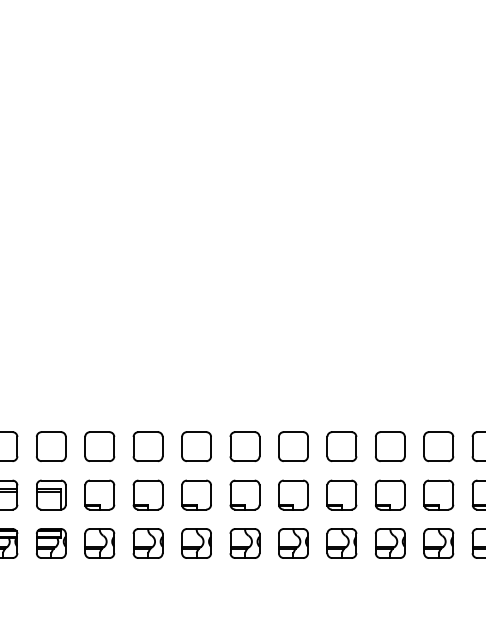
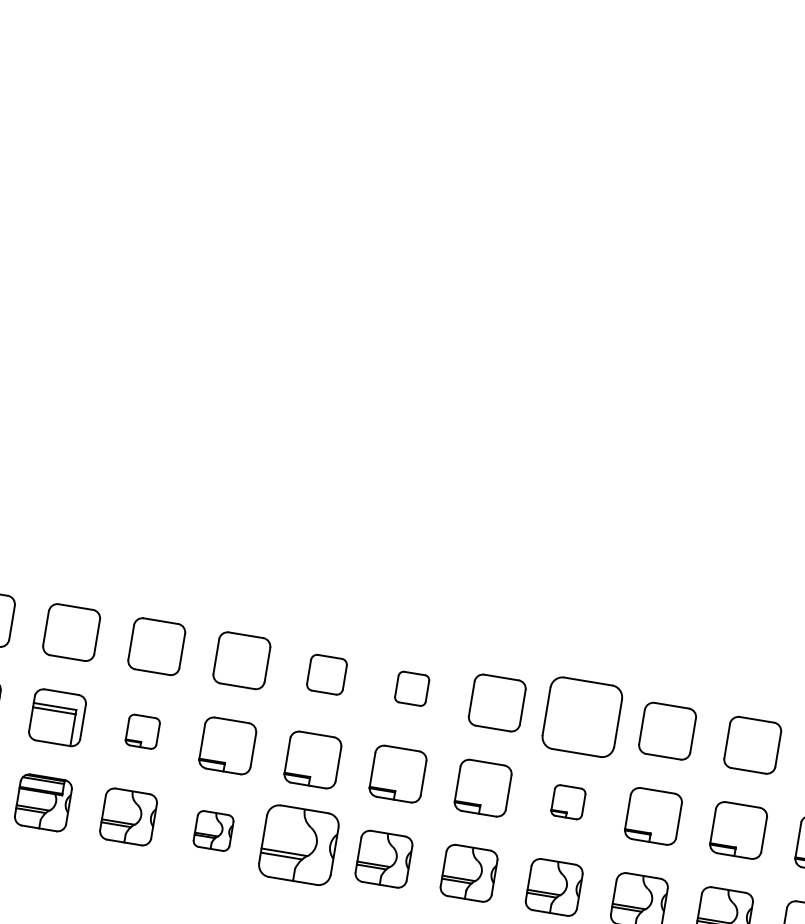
part: (196, 446) -> (326, 674), size x0.7
part: (244, 446) -> (411, 688), size x0.6
part: (341, 446) -> (581, 716), size x1.4
part: (99, 494) -> (142, 730), size x0.6
part: (341, 494) -> (567, 801), size x0.6
part: (147, 543) -> (212, 830), size x0.7
part: (196, 543) -> (298, 845), size x1.4

